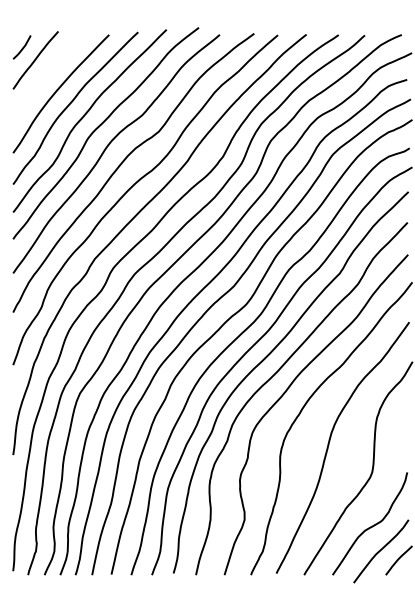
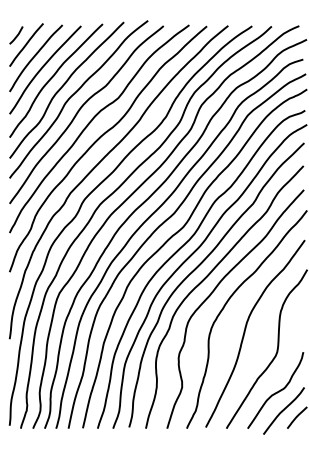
curve: (46, 77) -> (34, 57), added

